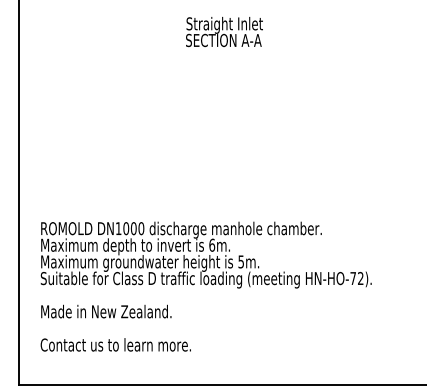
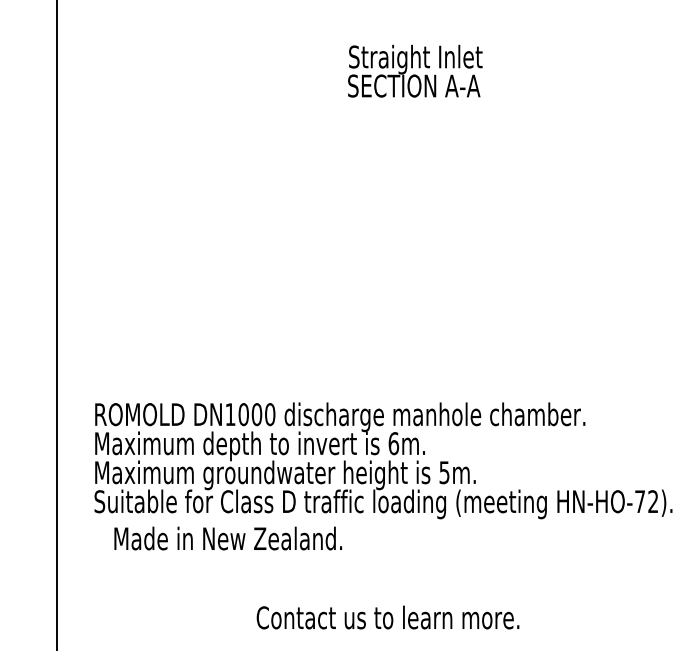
text: (106, 311) -> (228, 538), moved
text: (115, 344) -> (387, 616), moved

